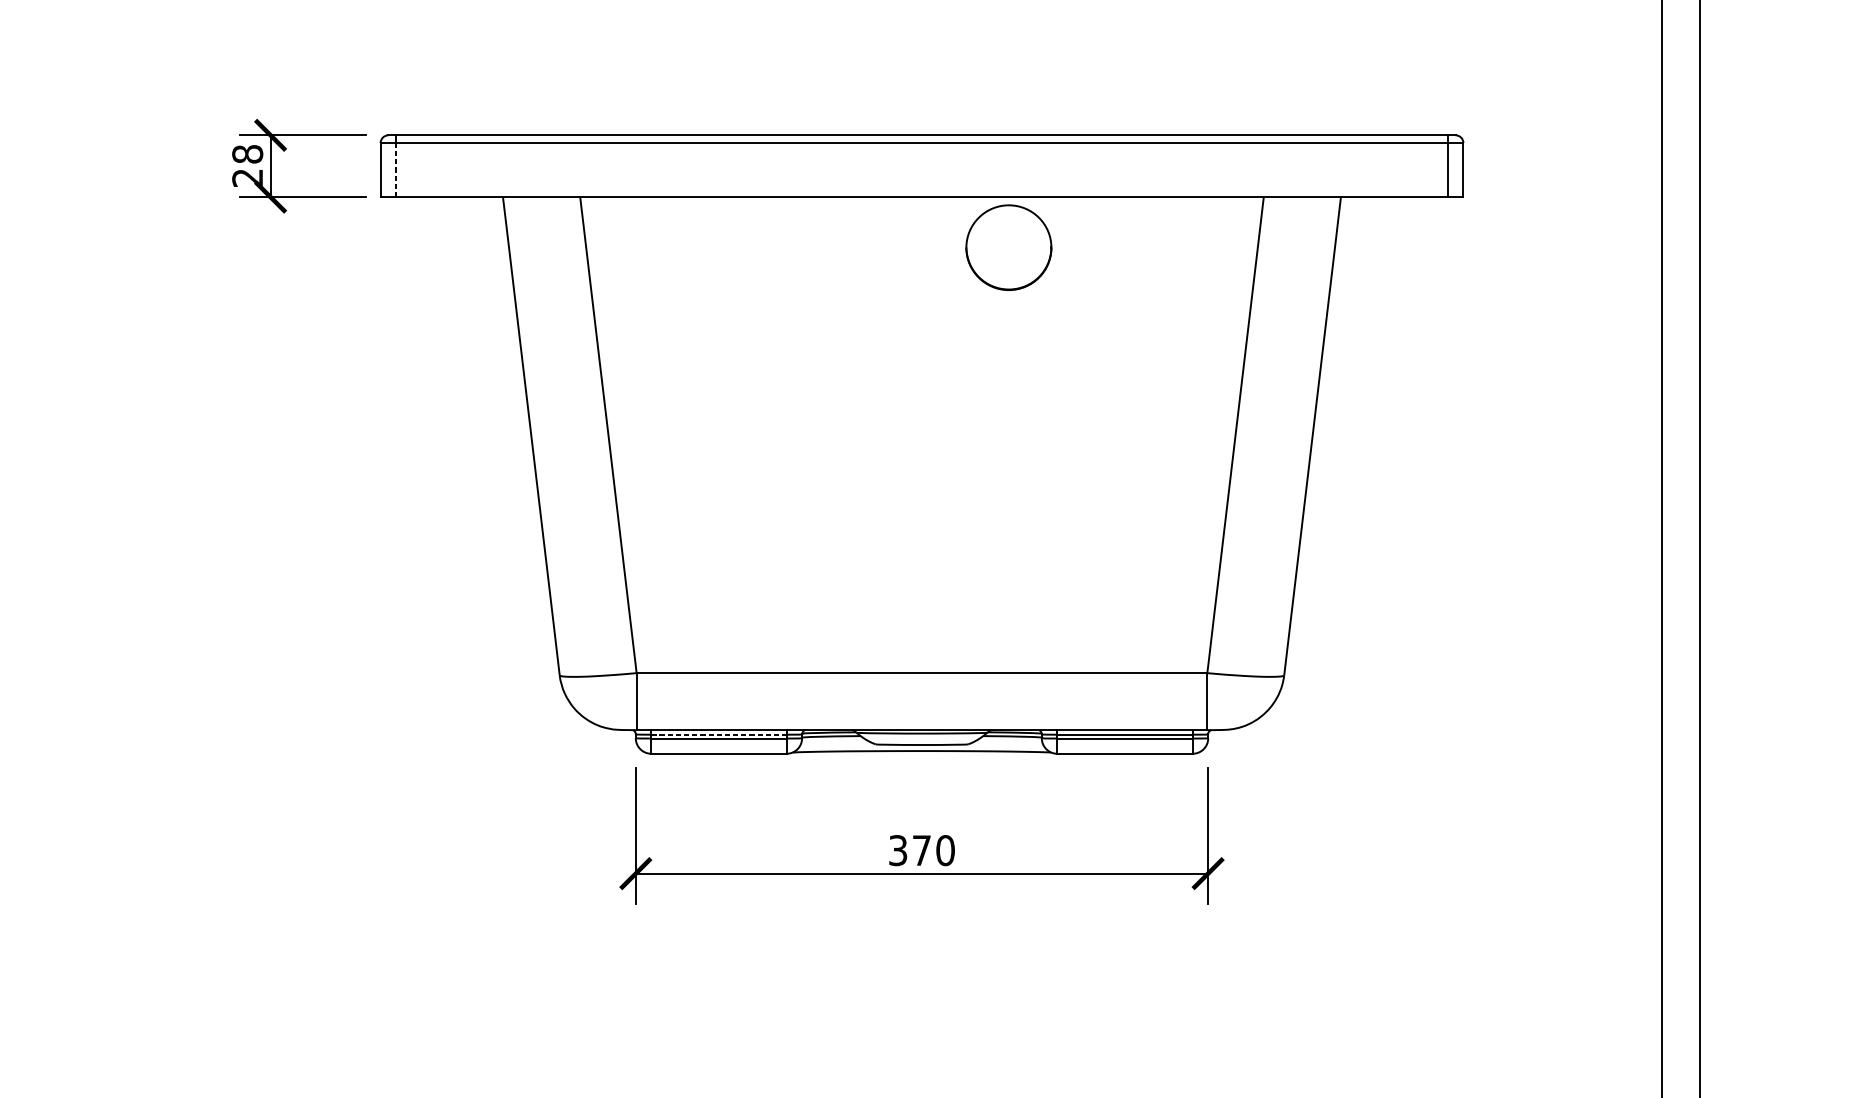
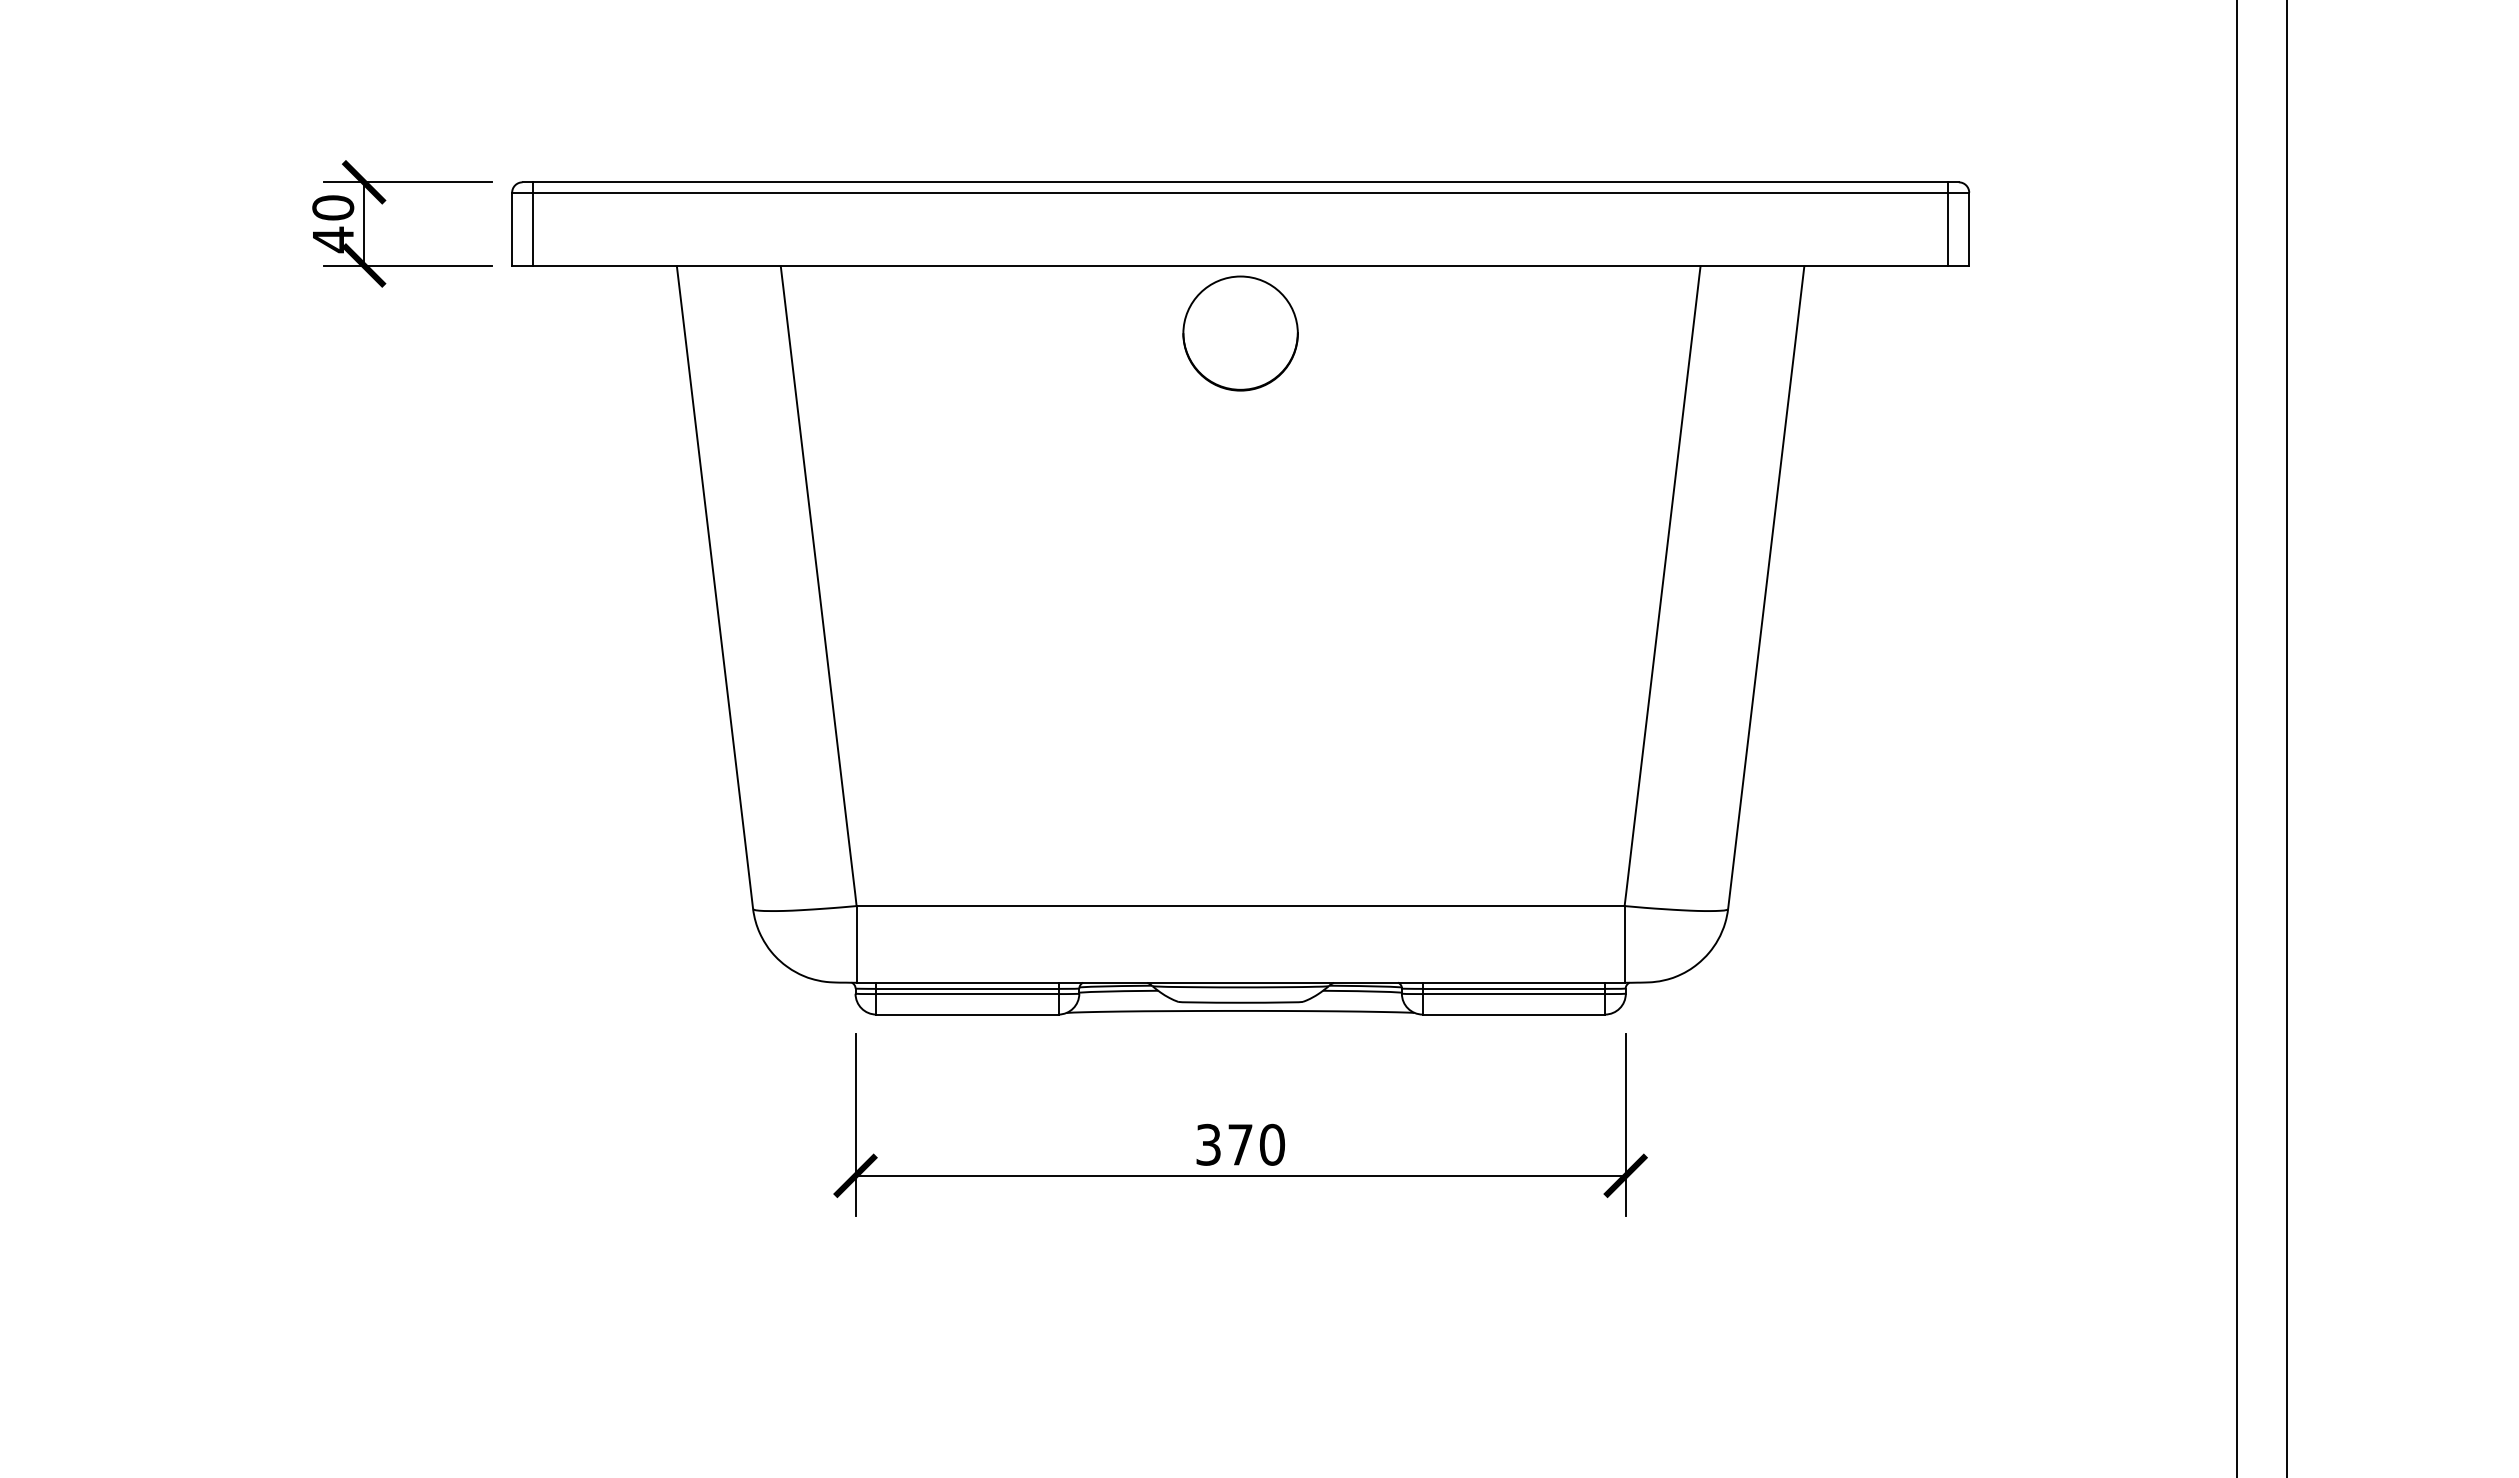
text: (247, 166) -> (333, 224), 28 -> 40
line: (395, 169) -> (532, 228), dashed -> solid
part: (1008, 247) -> (1240, 333), moved
line: (719, 734) -> (967, 988), dashed -> solid

